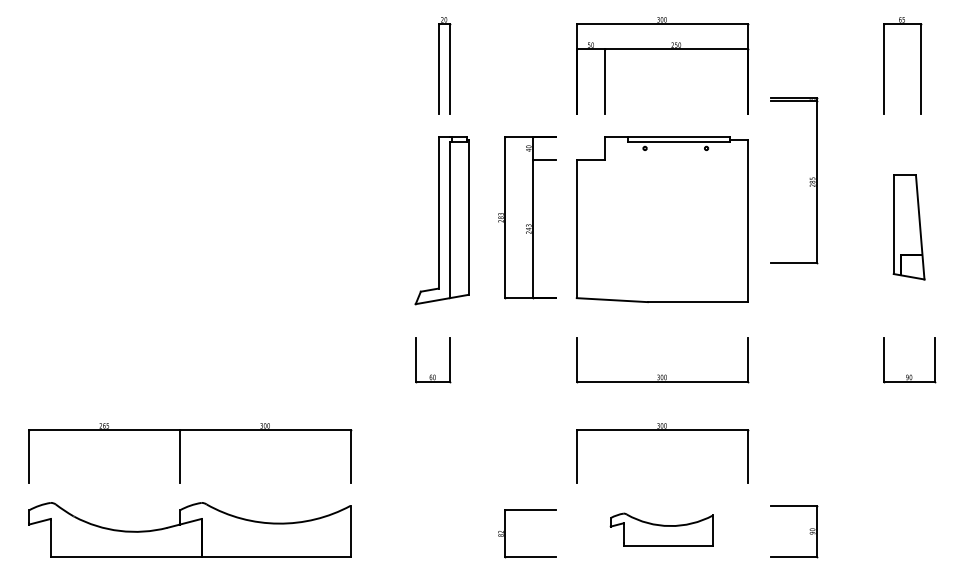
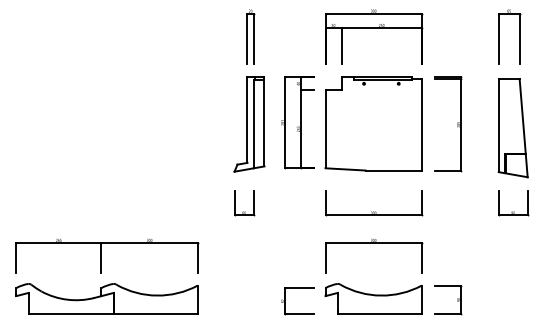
part: (810, 181) -> (457, 124), moved
part: (907, 227) -> (512, 128), size x1.67
part: (661, 528) -> (373, 298), size x1.67

